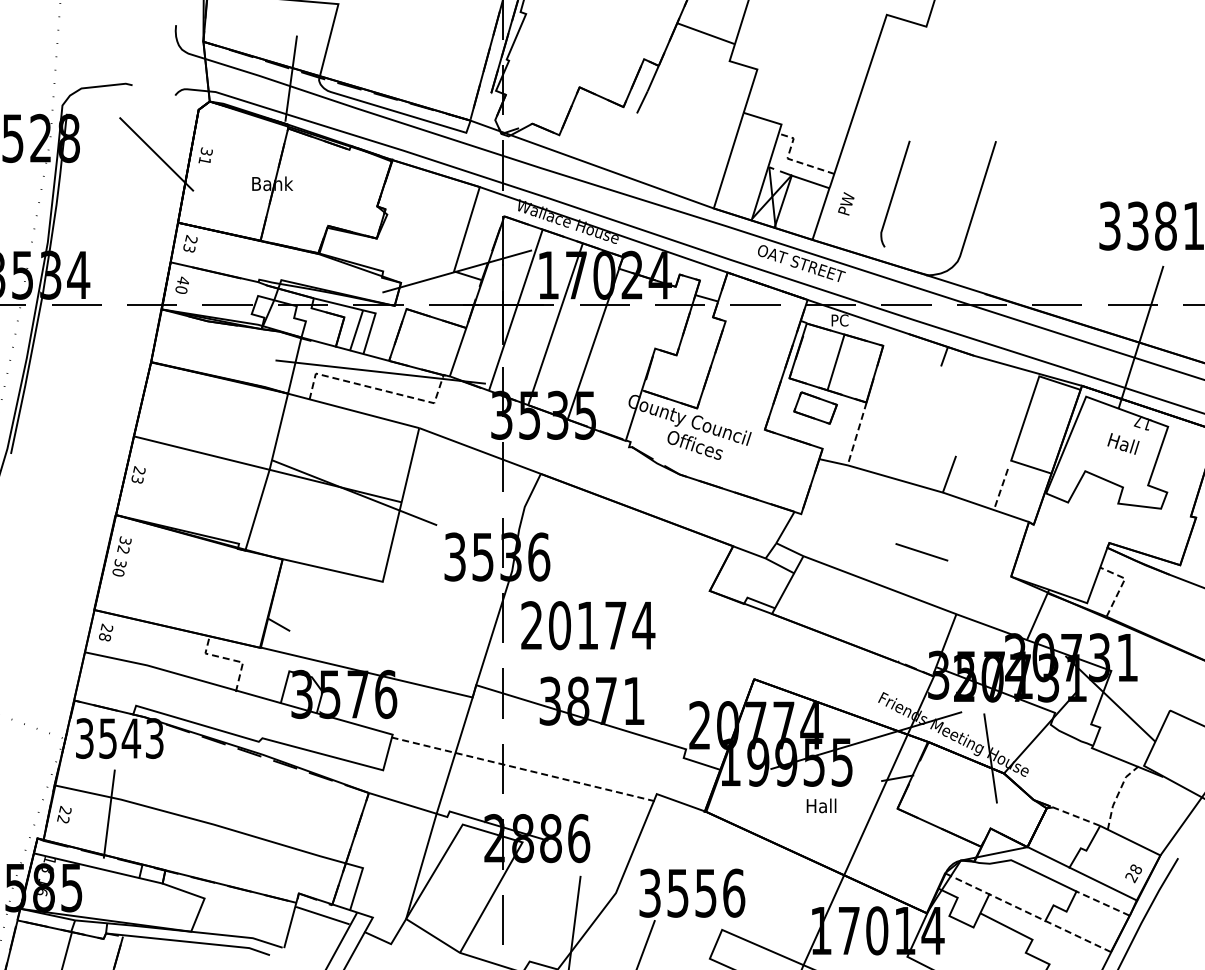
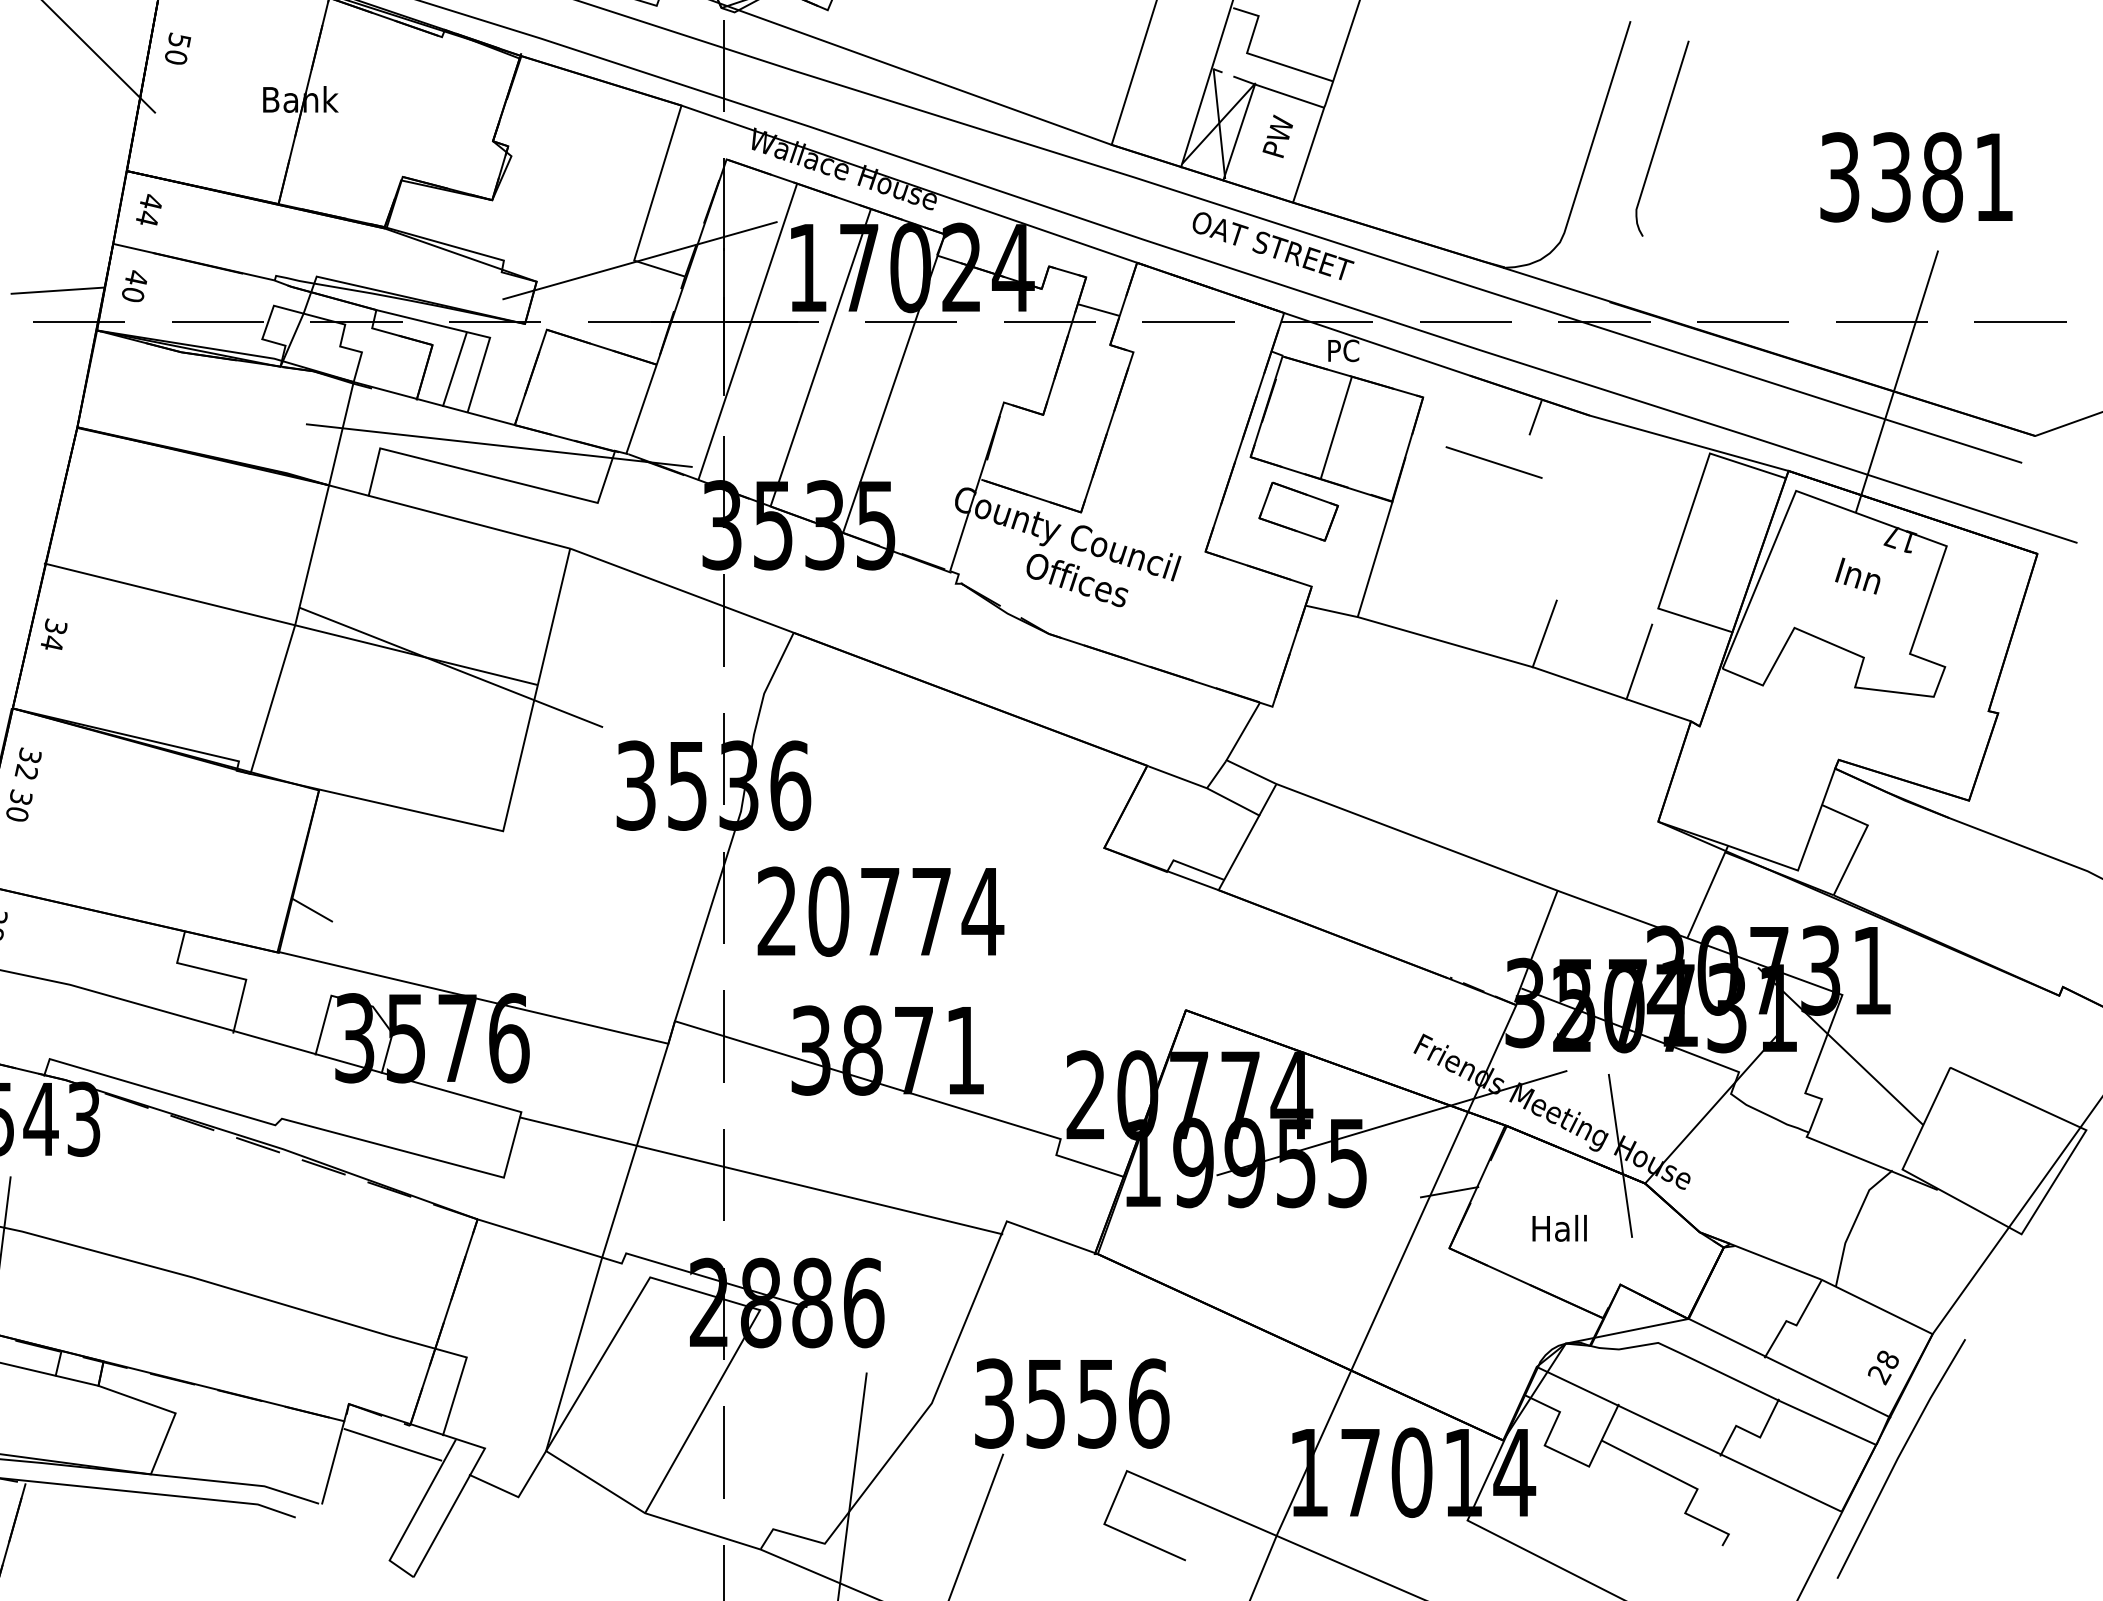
text: (205, 156) -> (177, 49), 31 -> 50
line: (792, 160) -> (1256, 56), dashed -> solid
curve: (894, 193) -> (1660, 137), moved
text: (846, 203) -> (1278, 135), moved
text: (190, 243) -> (149, 209), 23 -> 44
line: (140, 287) -> (57, 290), added
line: (377, 389) -> (493, 477), dashed -> solid
line: (857, 433) -> (1375, 558), dashed -> solid
text: (1125, 444) -> (1868, 578), Hall -> Inn
text: (138, 474) -> (54, 633), 23 -> 34
line: (1000, 489) -> (1638, 661), dashed -> solid
line: (921, 552) -> (1493, 462), moved
line: (1122, 584) -> (1862, 836), dashed -> solid
text: (587, 625) -> (879, 911), 20174 -> 20774
line: (230, 659) -> (223, 973), dashed -> solid
line: (523, 769) -> (761, 1176), dashed -> solid
line: (1117, 795) -> (1853, 1223), dashed -> solid
text: (821, 805) -> (1559, 1227), moved
line: (1075, 816) -> (1776, 1262), dashed -> solid
line: (1102, 903) -> (1826, 1422), dashed -> solid
line: (1028, 912) -> (1690, 1439), dashed -> solid

